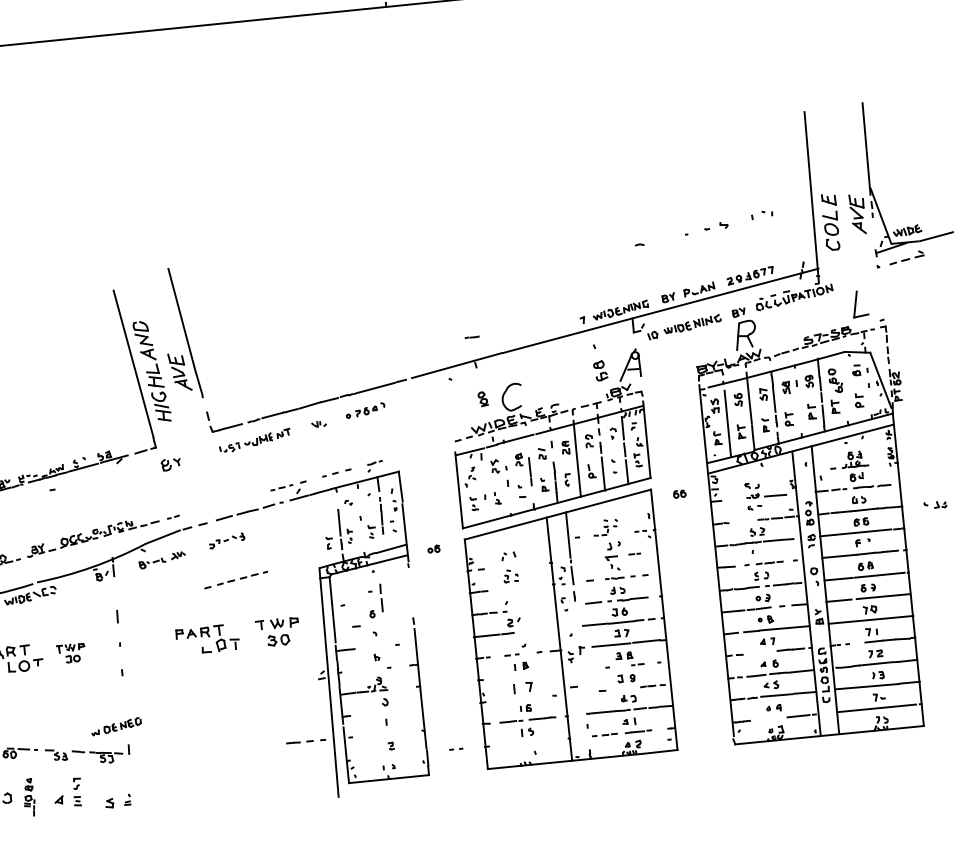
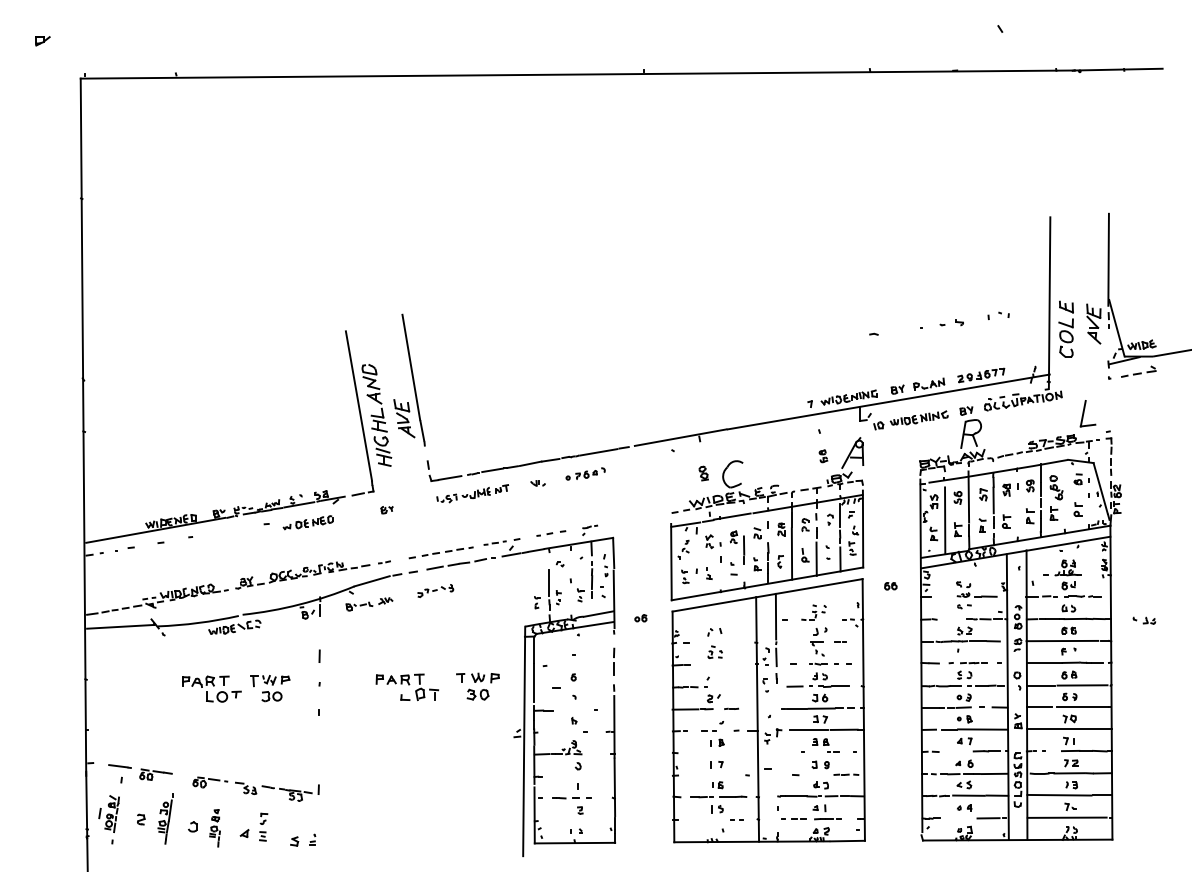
line: (472, 336) -> (731, 708), moved
part: (600, 371) -> (823, 456), size x0.62
part: (170, 465) -> (386, 510), size x0.62
part: (235, 579) -> (440, 552), moved
line: (381, 598) -> (614, 662), moved
part: (71, 653) -> (270, 688), size x1.43
part: (522, 687) -> (716, 764), size x0.62
part: (115, 726) -> (307, 522), moved
part: (305, 742) -> (571, 798), moved
line: (454, 749) -> (734, 819), moved

